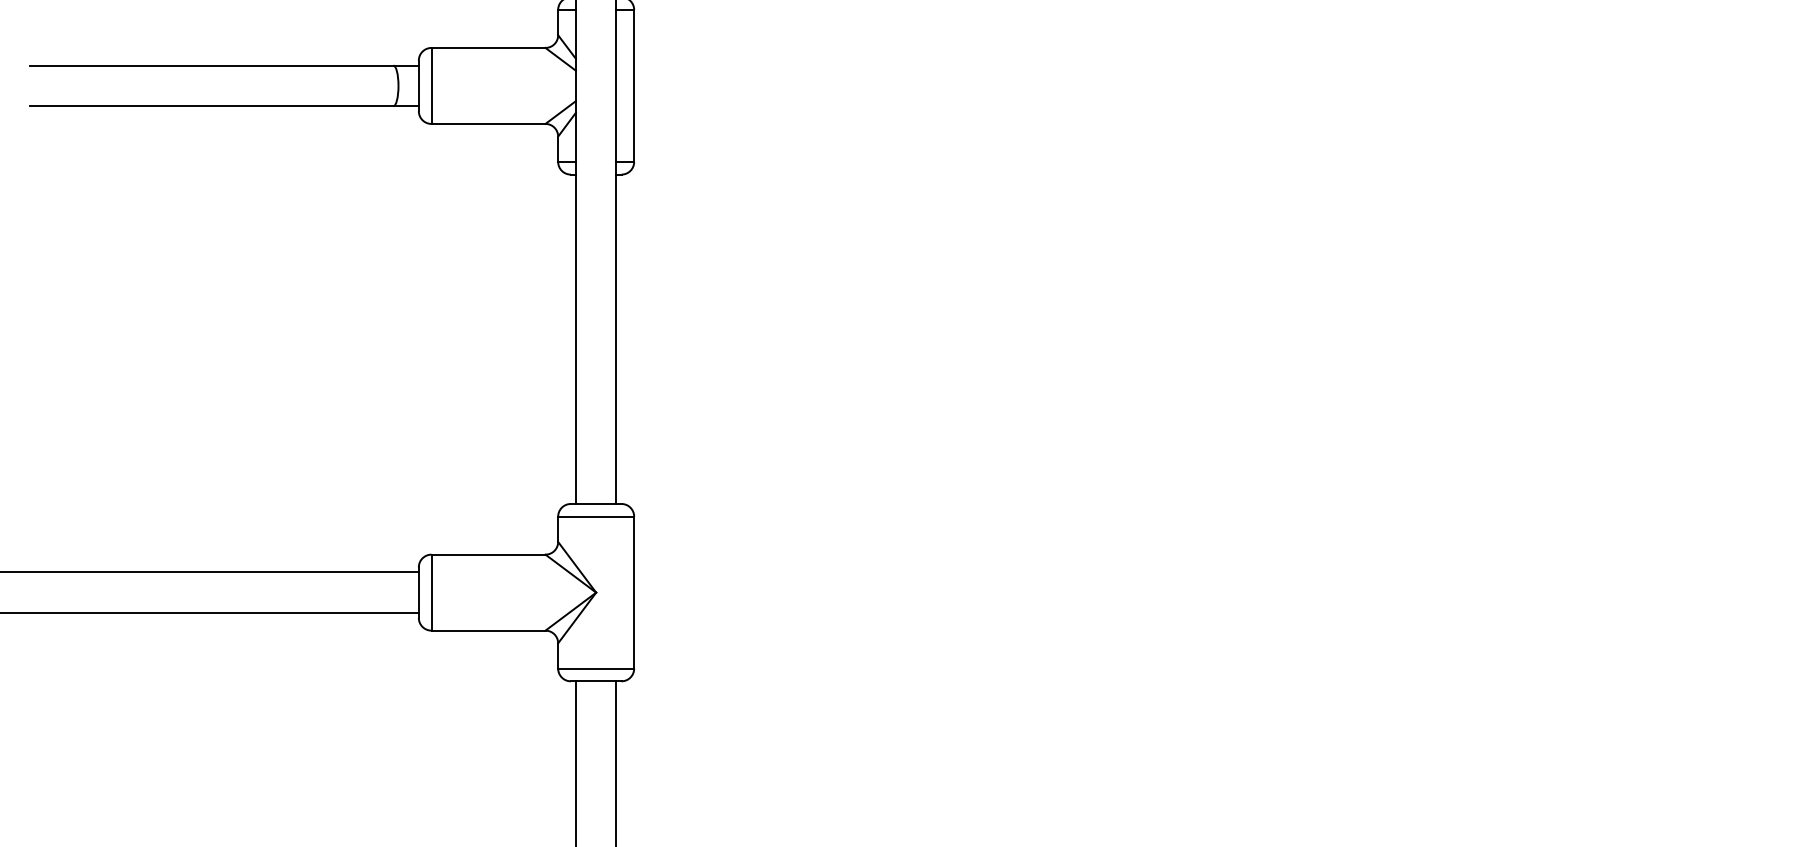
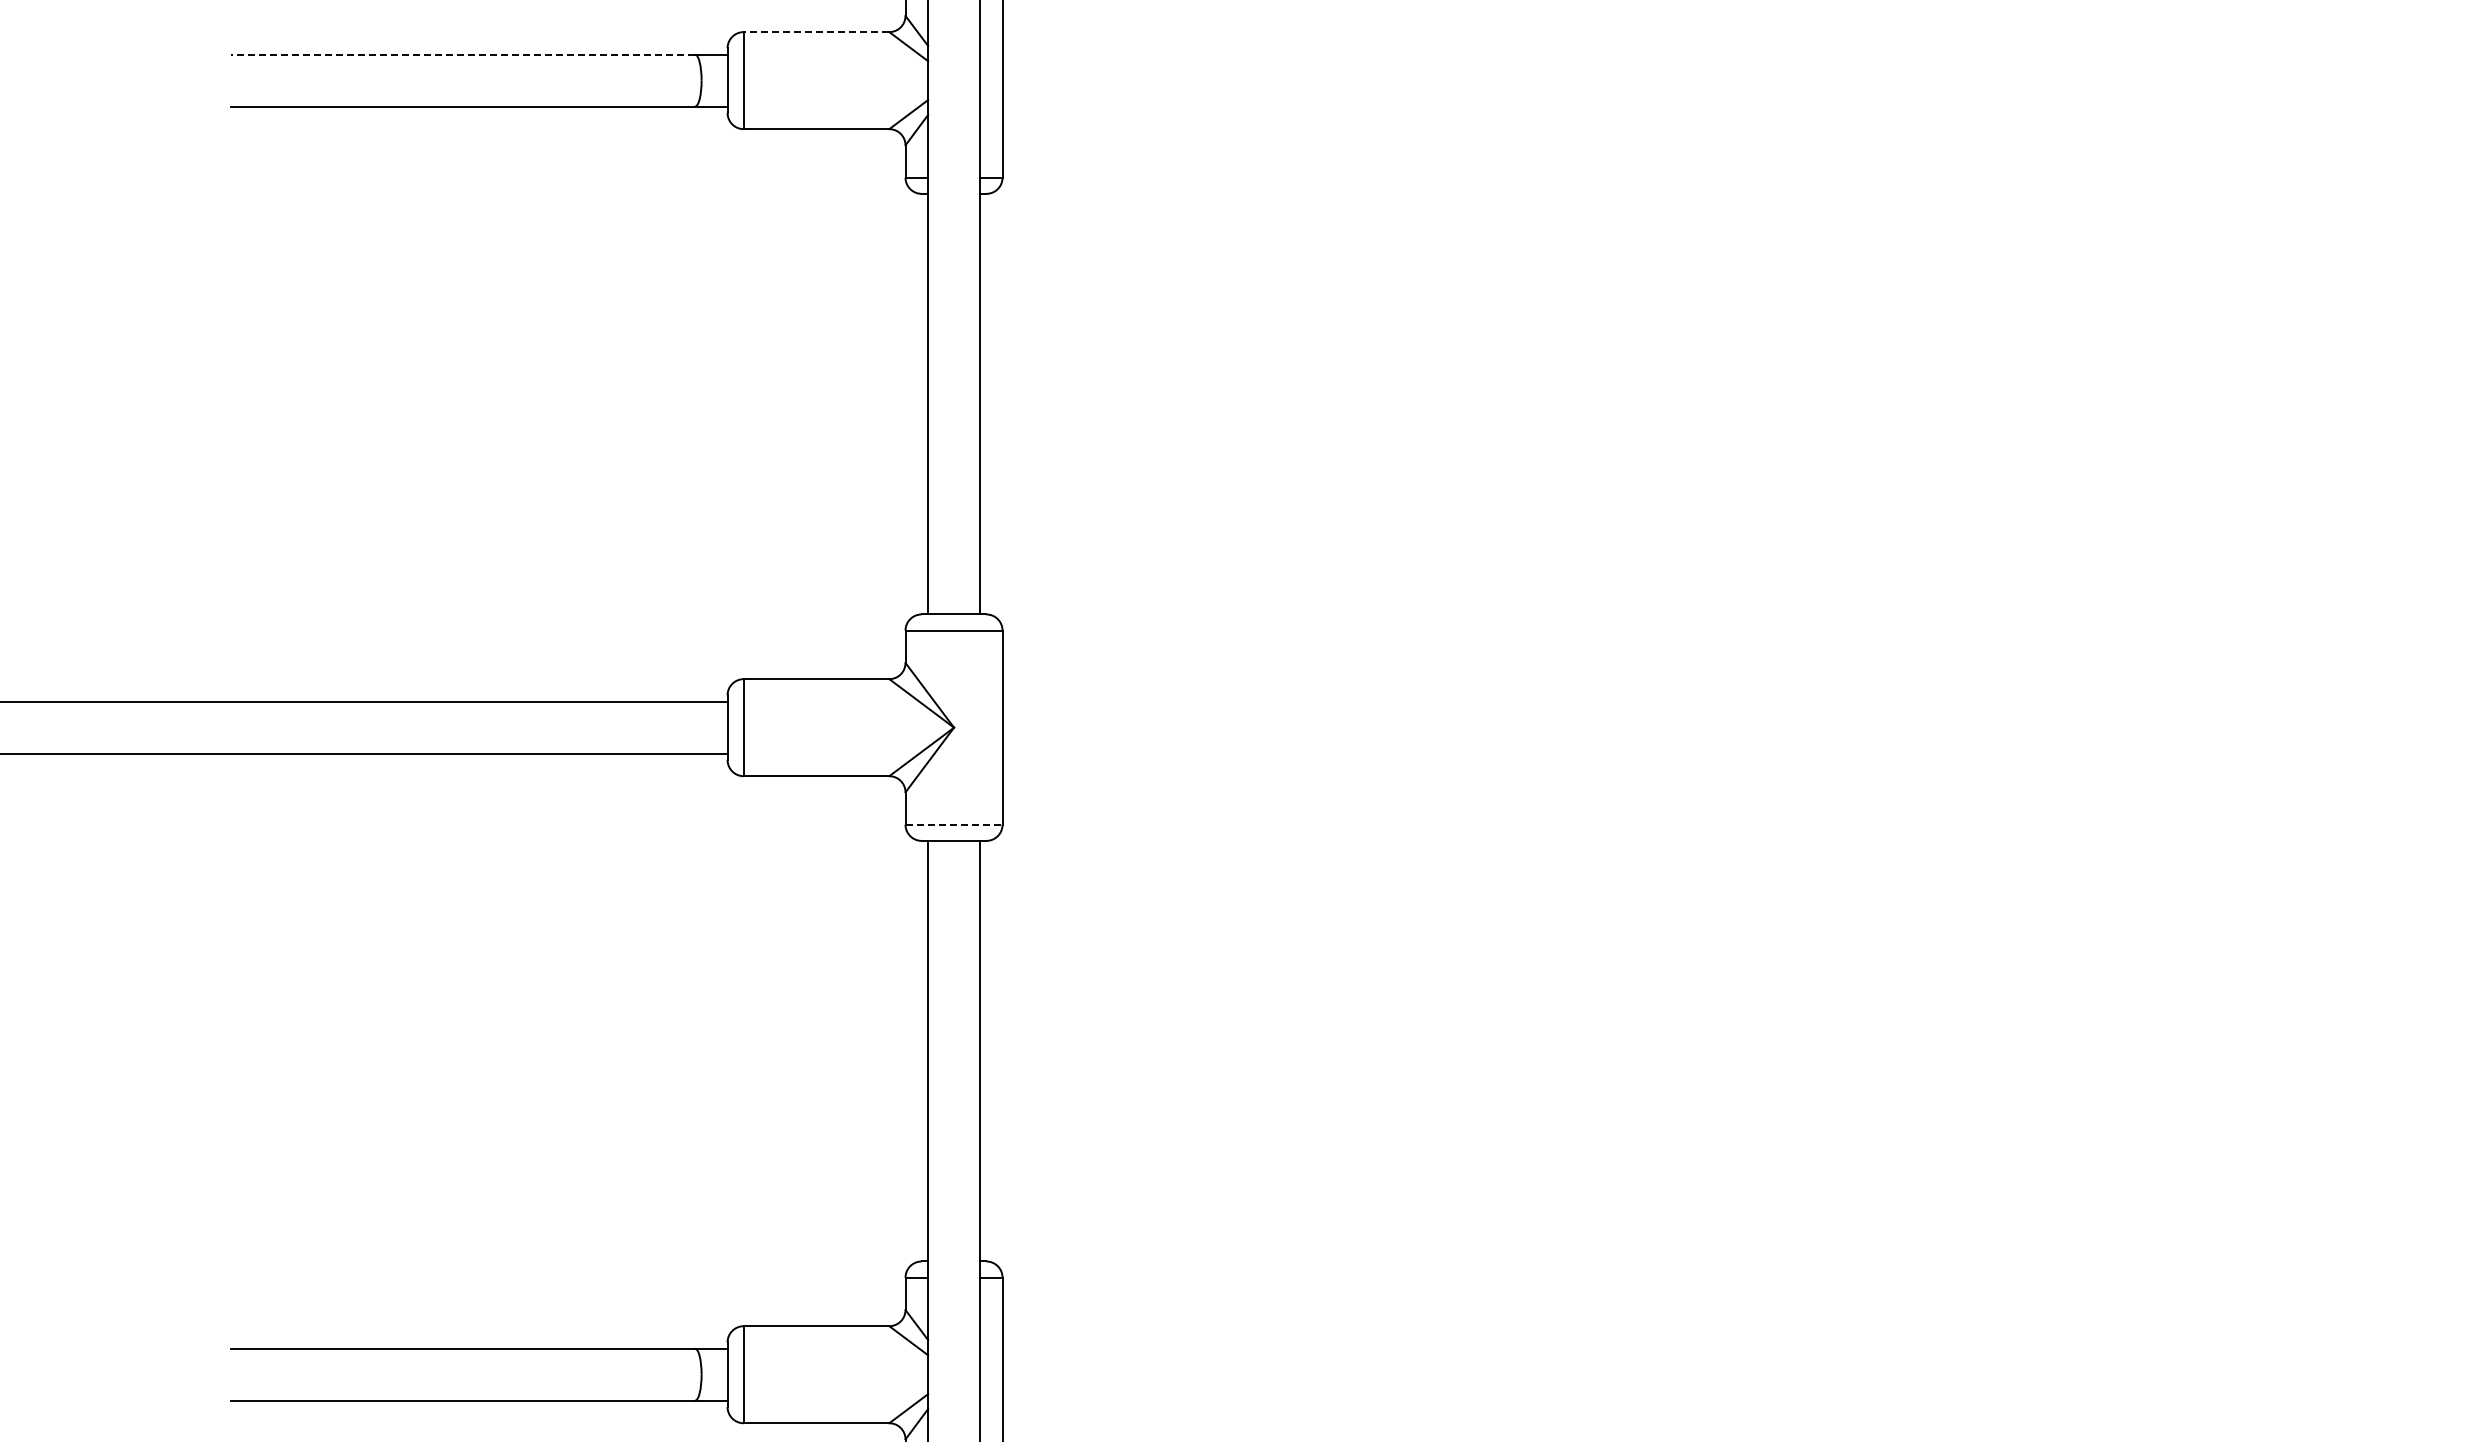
line: (488, 48) -> (816, 32), solid -> dashed
line: (211, 65) -> (462, 54), solid -> dashed
line: (596, 668) -> (954, 824), solid -> dashed

